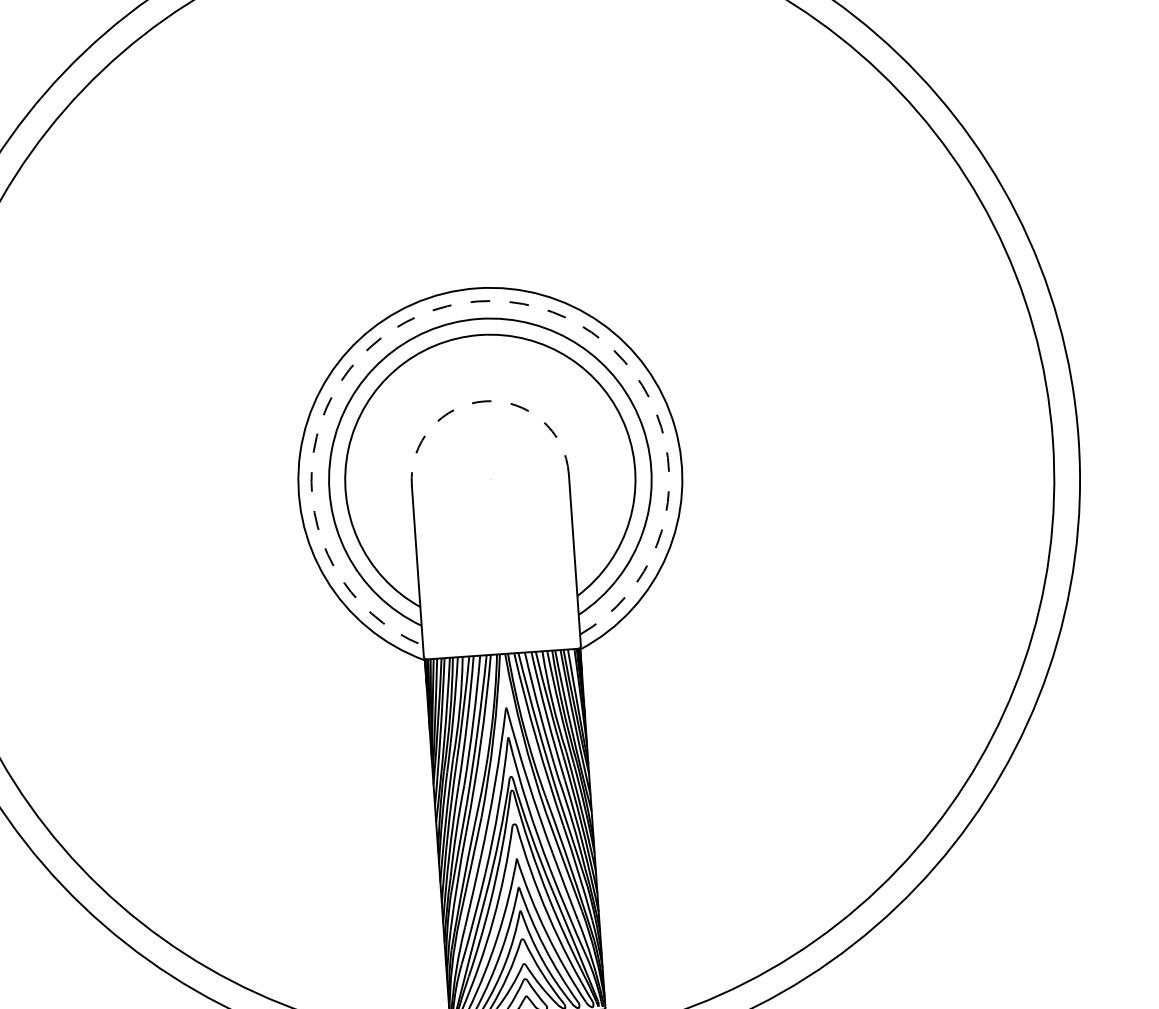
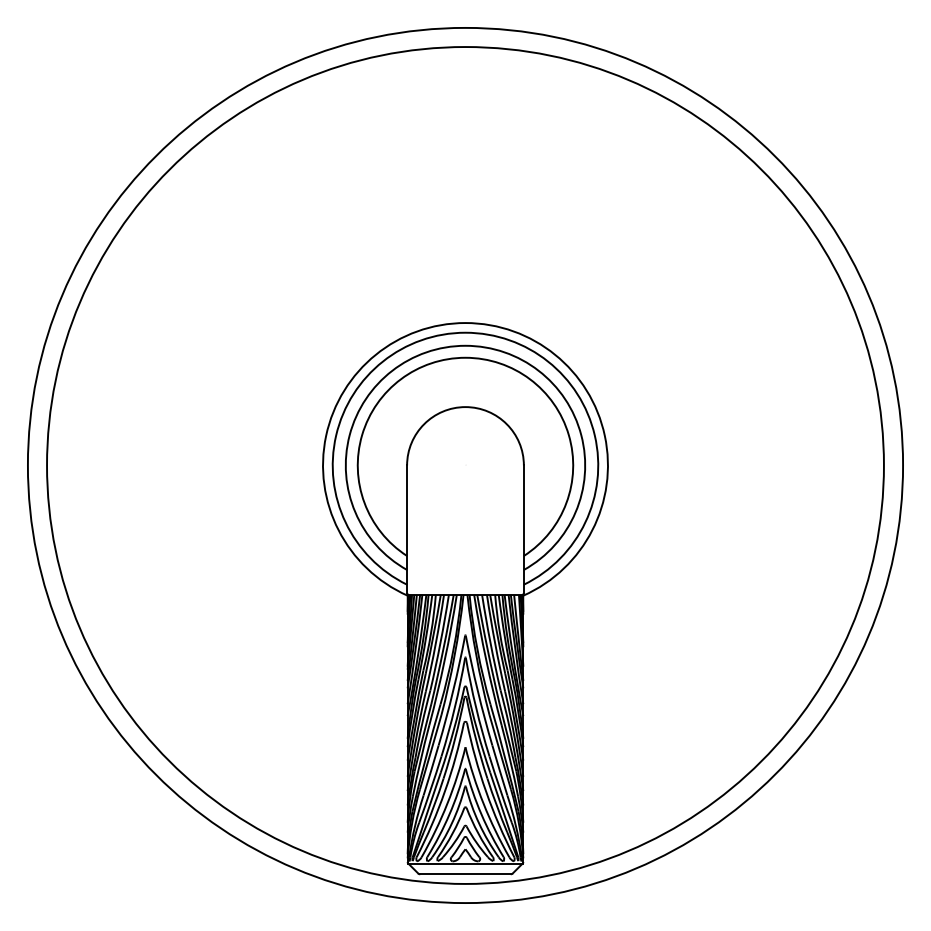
arc: (477, 301) -> (465, 332), dashed -> solid
arc: (484, 401) -> (465, 407), dashed -> solid

